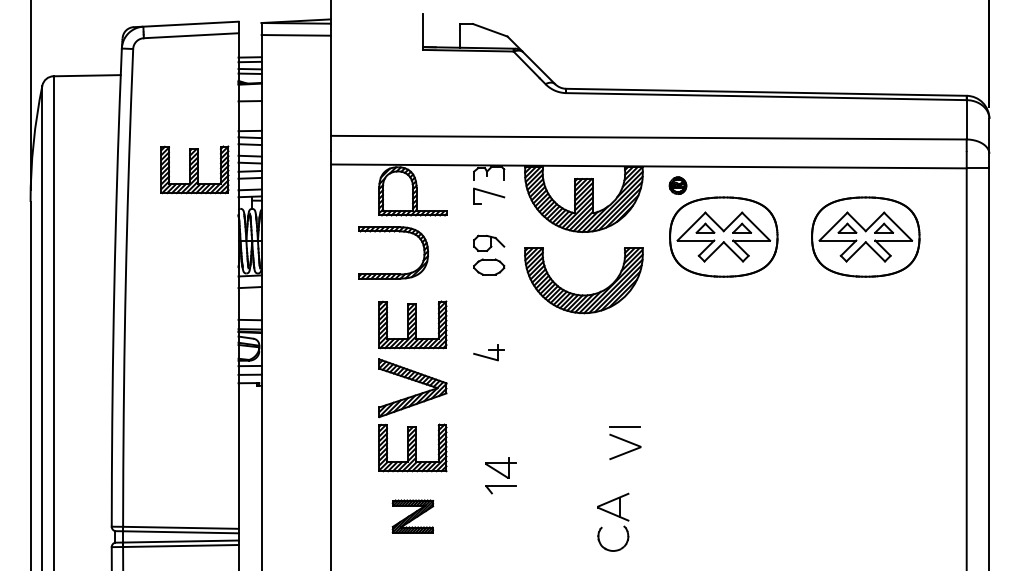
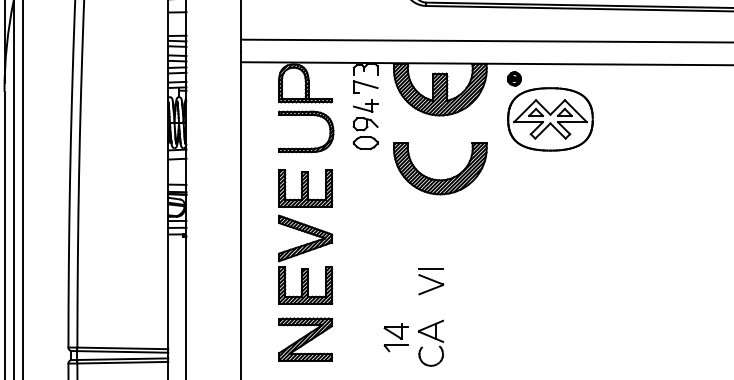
part: (194, 169) -> (133, 66), removed
part: (394, 232) -> (306, 115), moved
part: (865, 236) -> (662, 118), removed
part: (583, 294) -> (439, 179), moved
part: (488, 352) -> (365, 105), moved
part: (625, 442) -> (431, 281), moved
part: (500, 475) -> (395, 337), moved
part: (412, 516) -> (305, 339), size x1.67
part: (613, 521) -> (431, 342), moved

